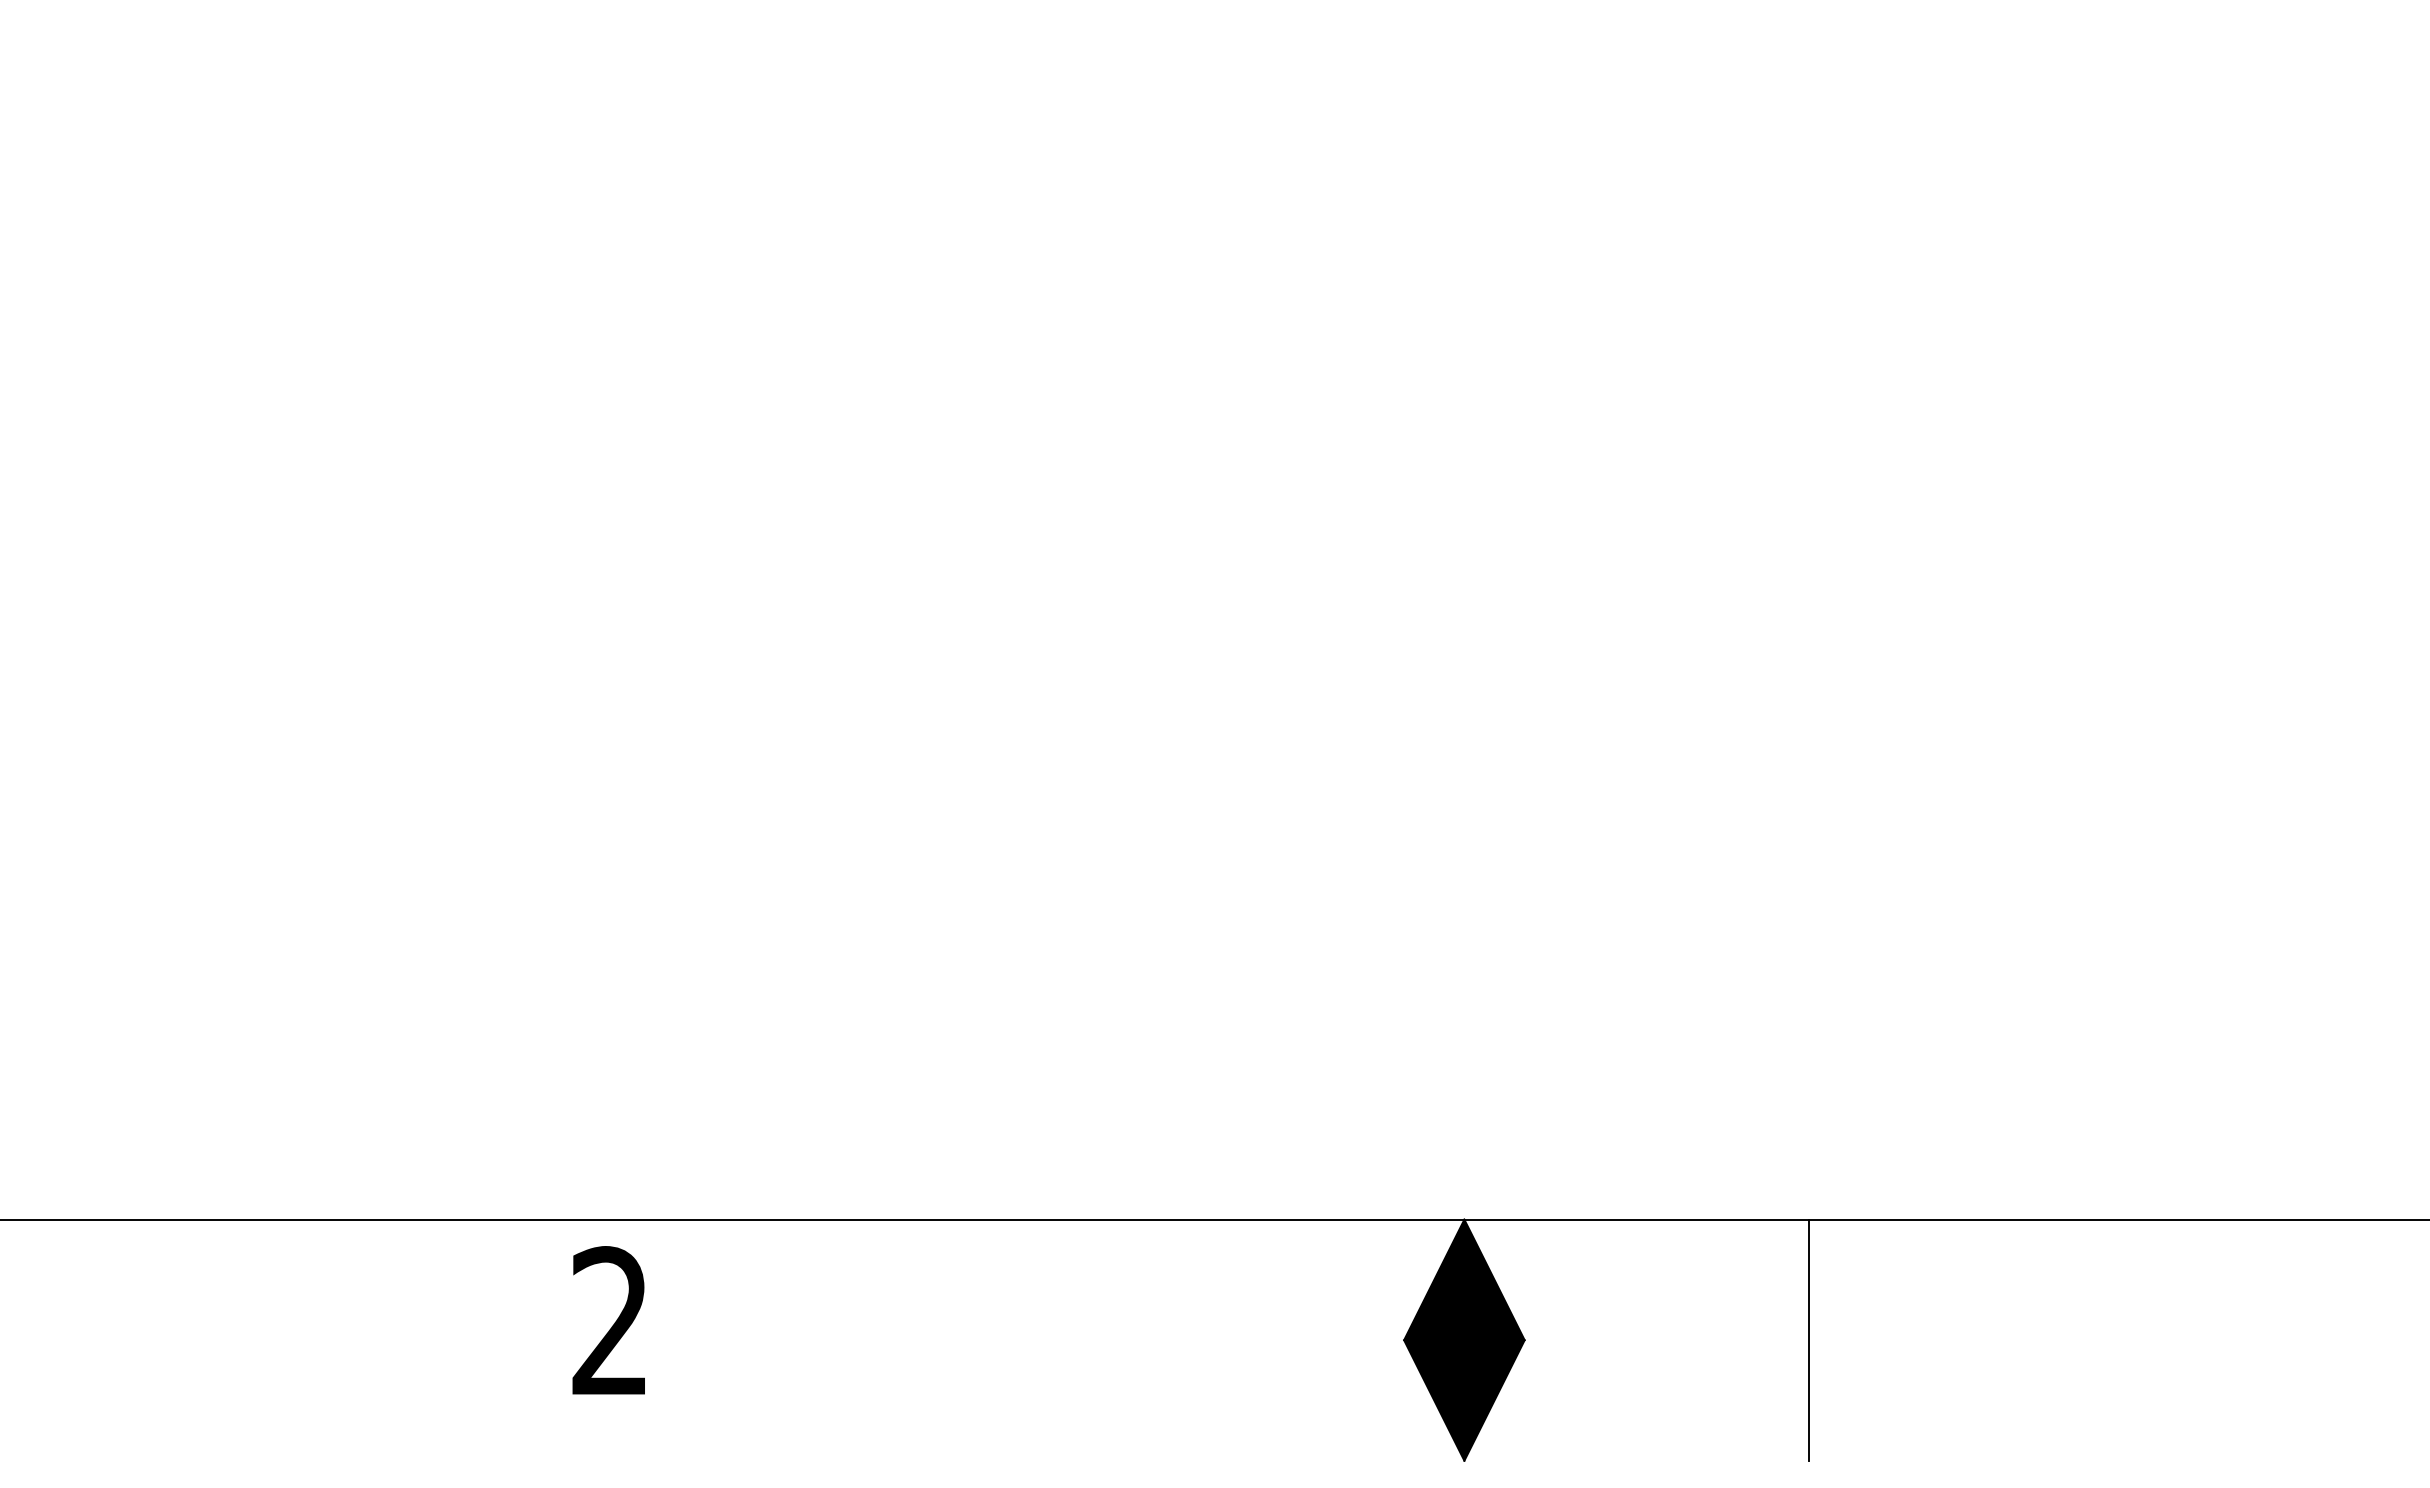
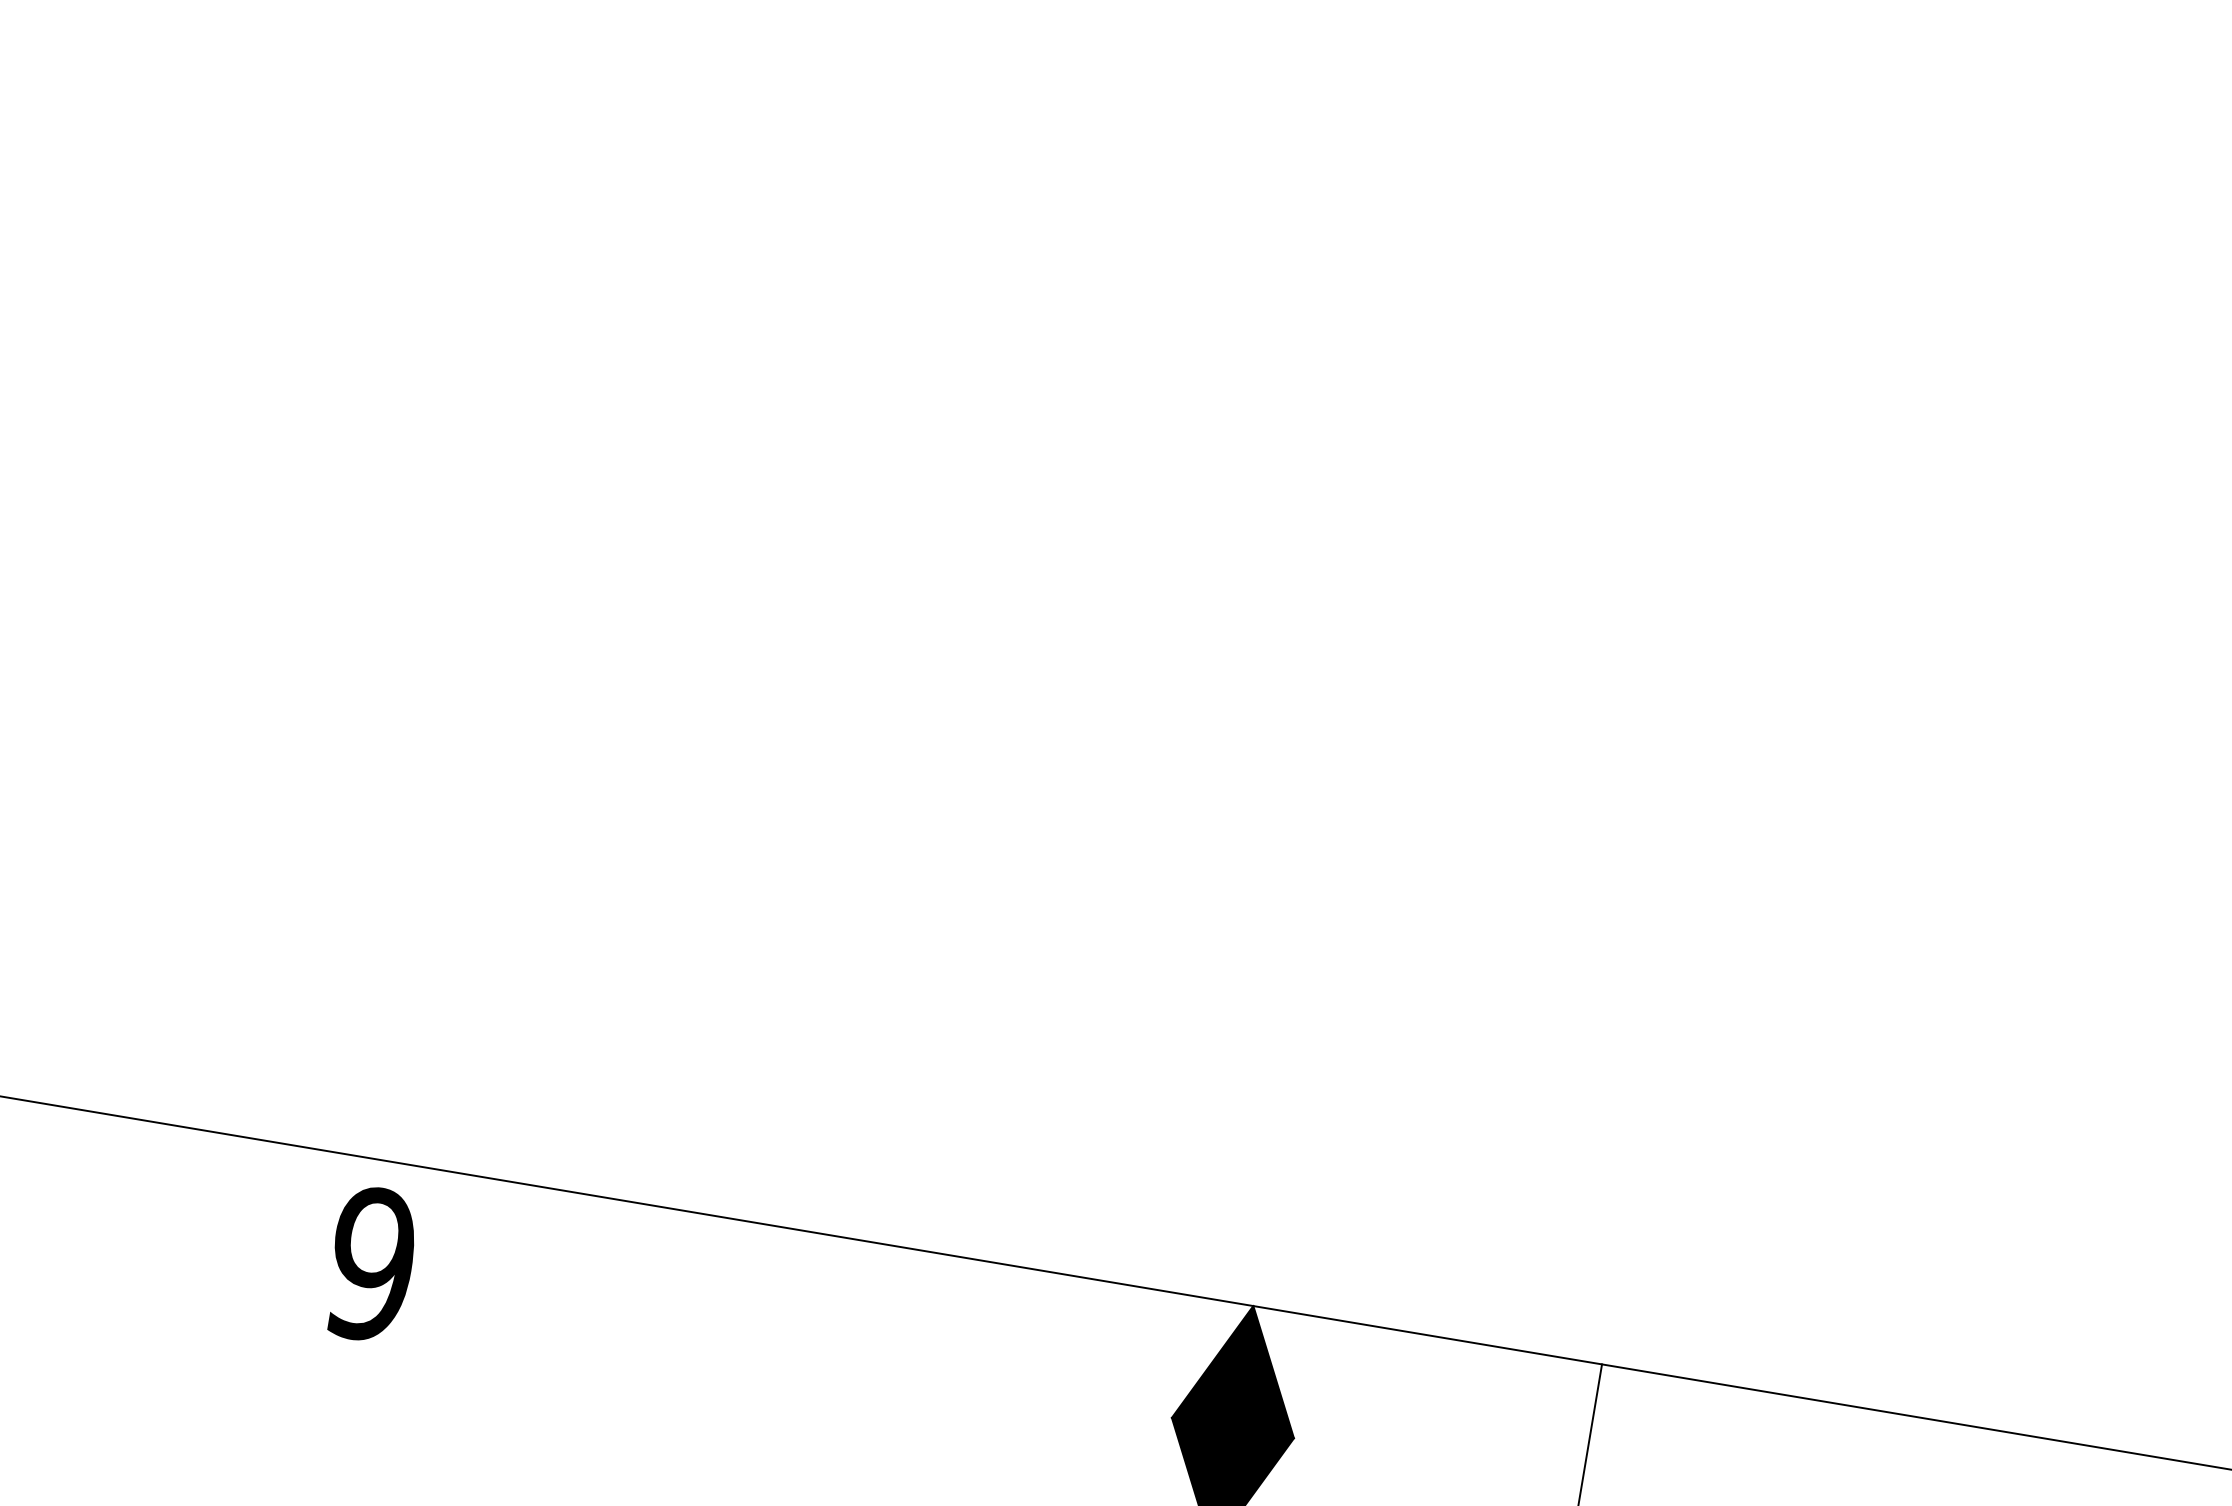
text: (610, 1321) -> (371, 1264), 2 -> 9

